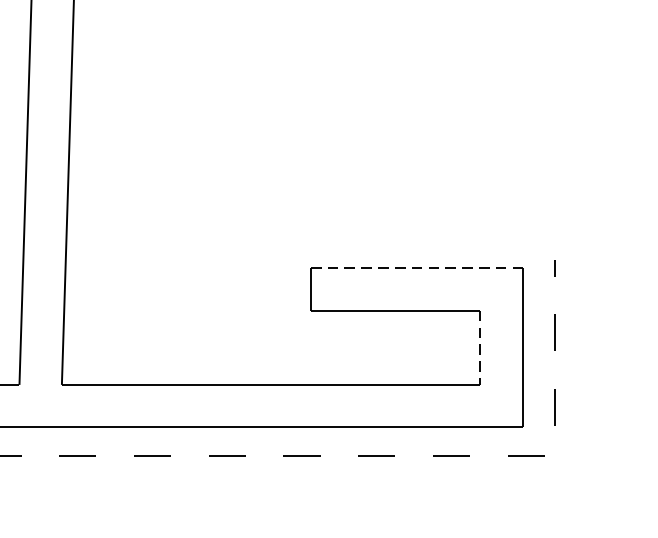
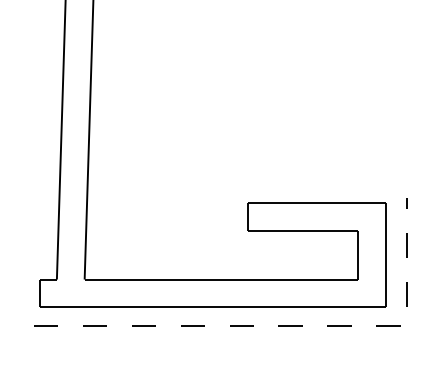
line: (417, 268) -> (317, 203), dashed -> solid
line: (480, 348) -> (358, 255), dashed -> solid

